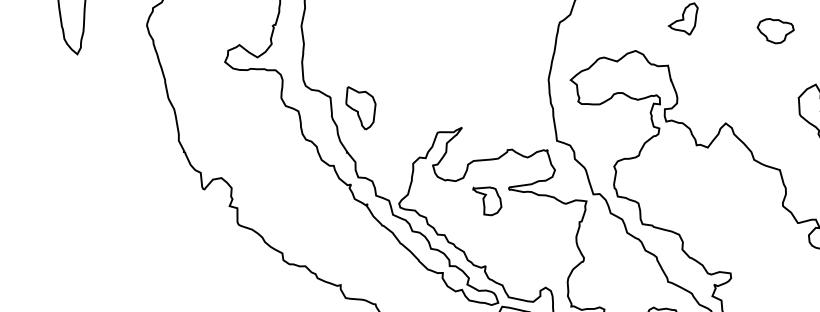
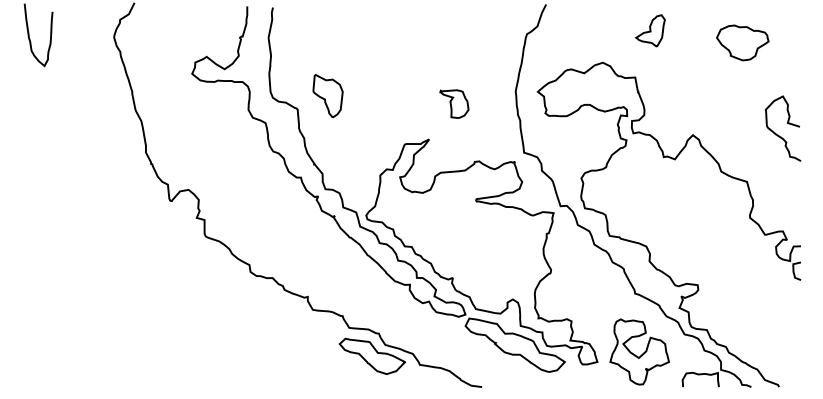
part: (775, 30) -> (742, 42), size x1.43
part: (360, 108) -> (327, 96), moved
part: (487, 200) -> (454, 103), moved

